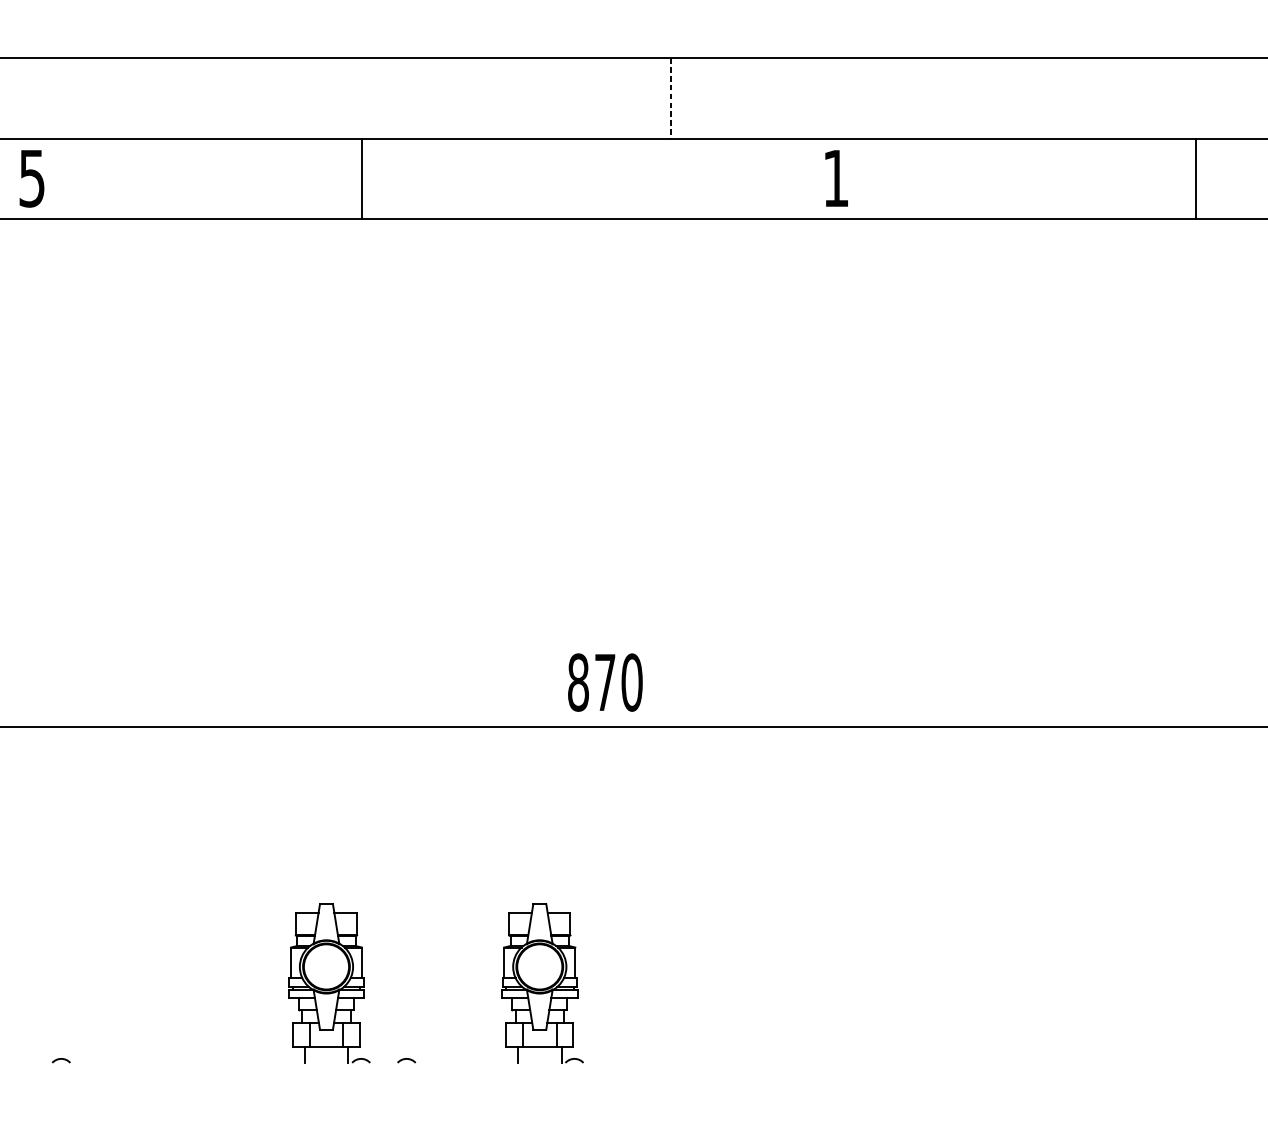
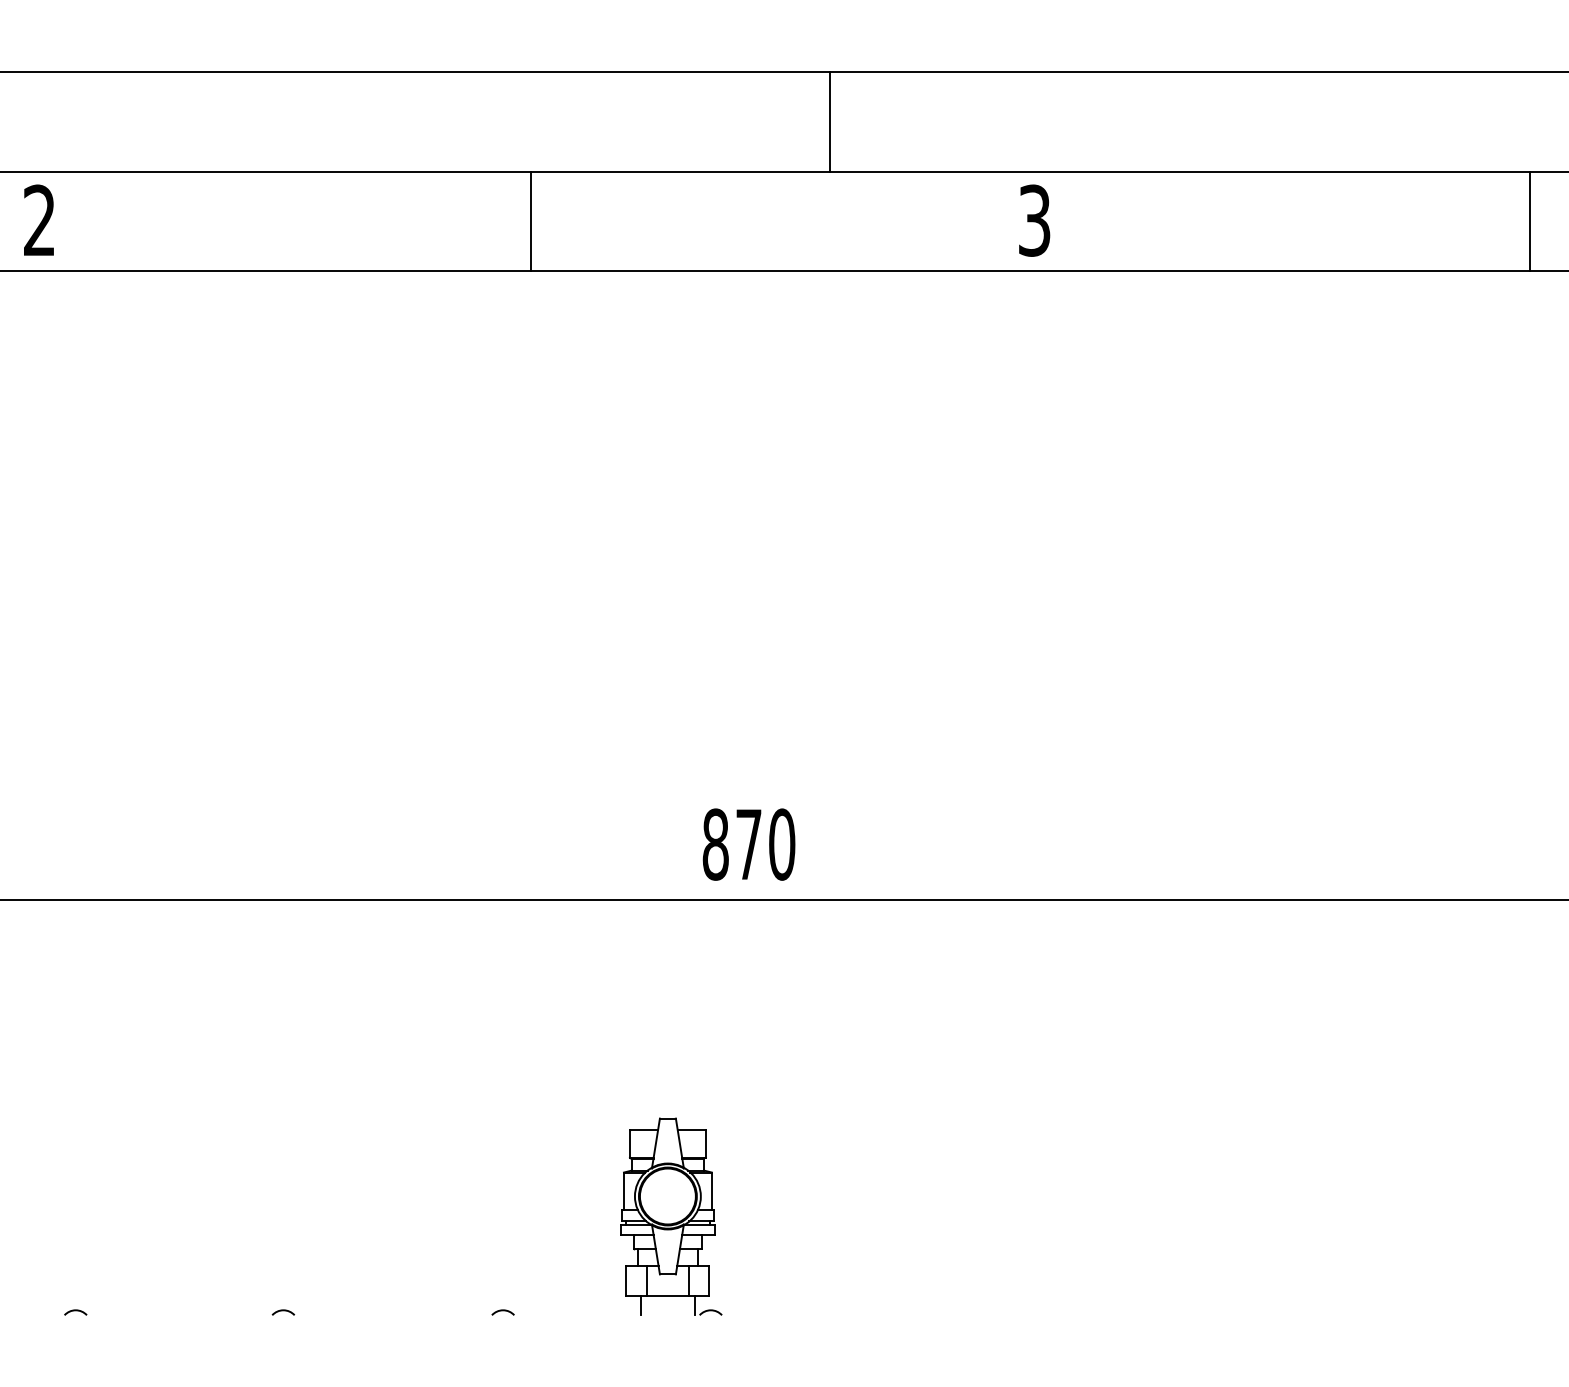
line: (671, 98) -> (830, 121), dashed -> solid
text: (32, 178) -> (39, 220), 5 -> 2
text: (836, 178) -> (1034, 220), 1 -> 3
line: (361, 179) -> (530, 221), moved
line: (1196, 179) -> (1529, 221), moved
part: (329, 983) -> (407, 1216), removed
arc: (229, 1059) -> (283, 1311), added

